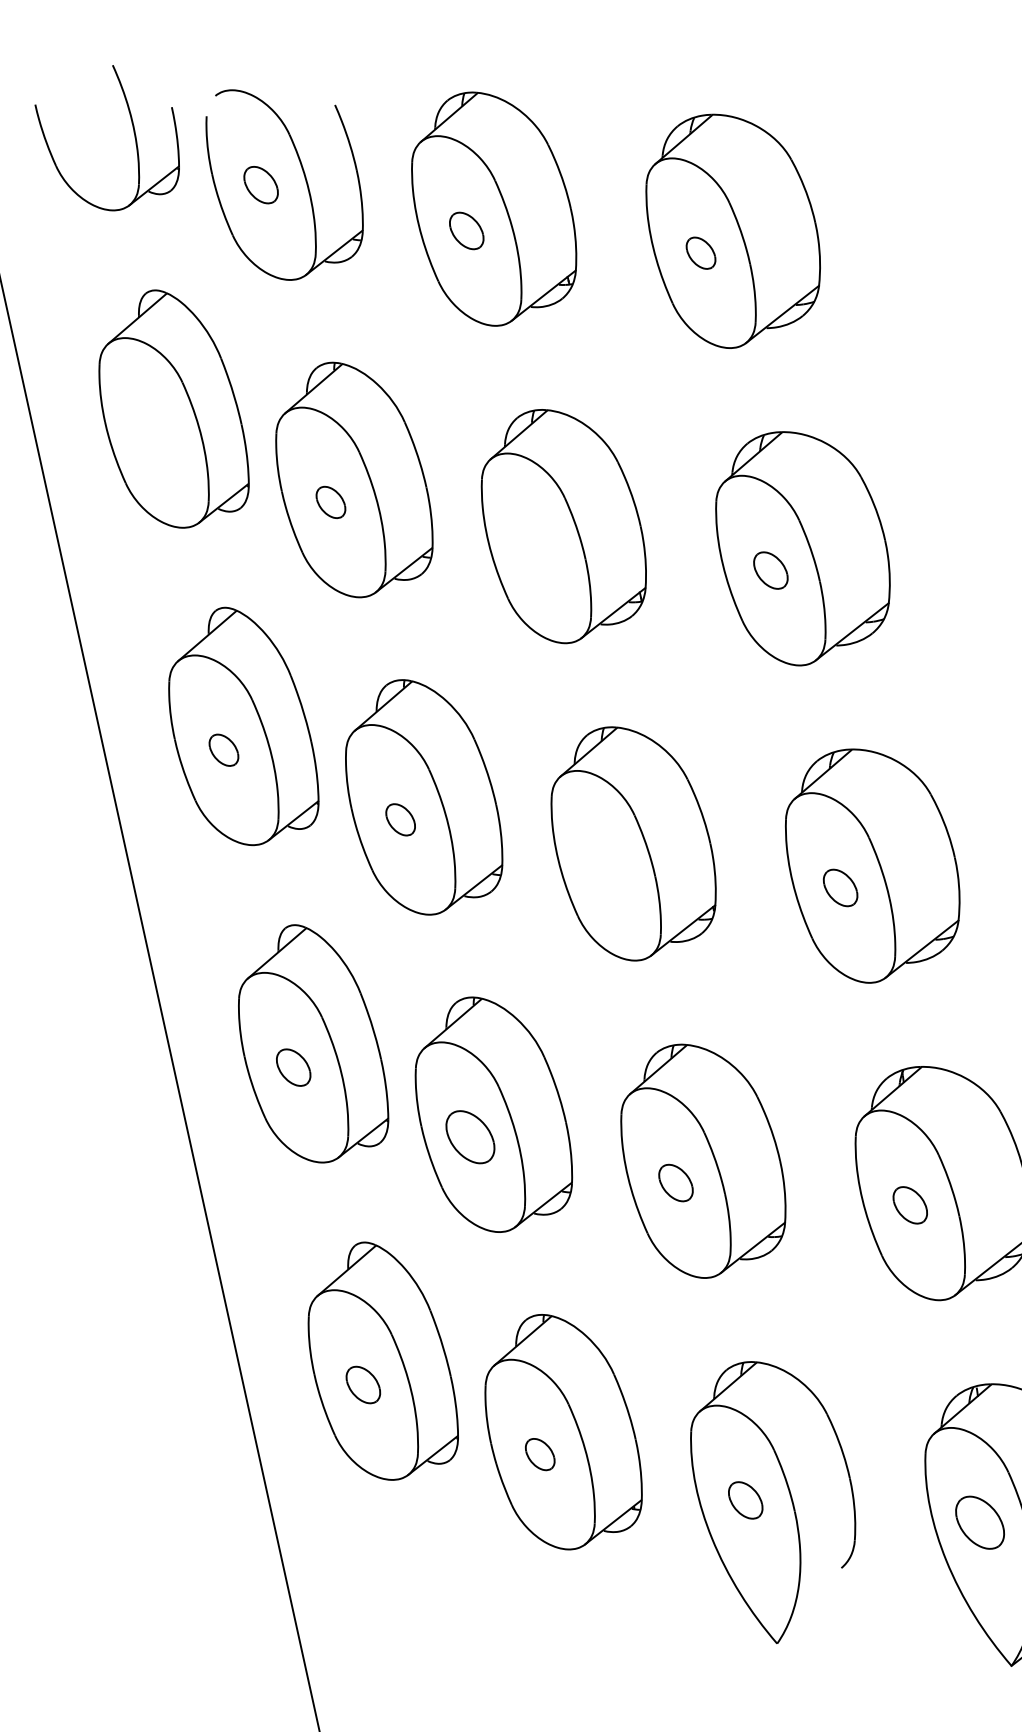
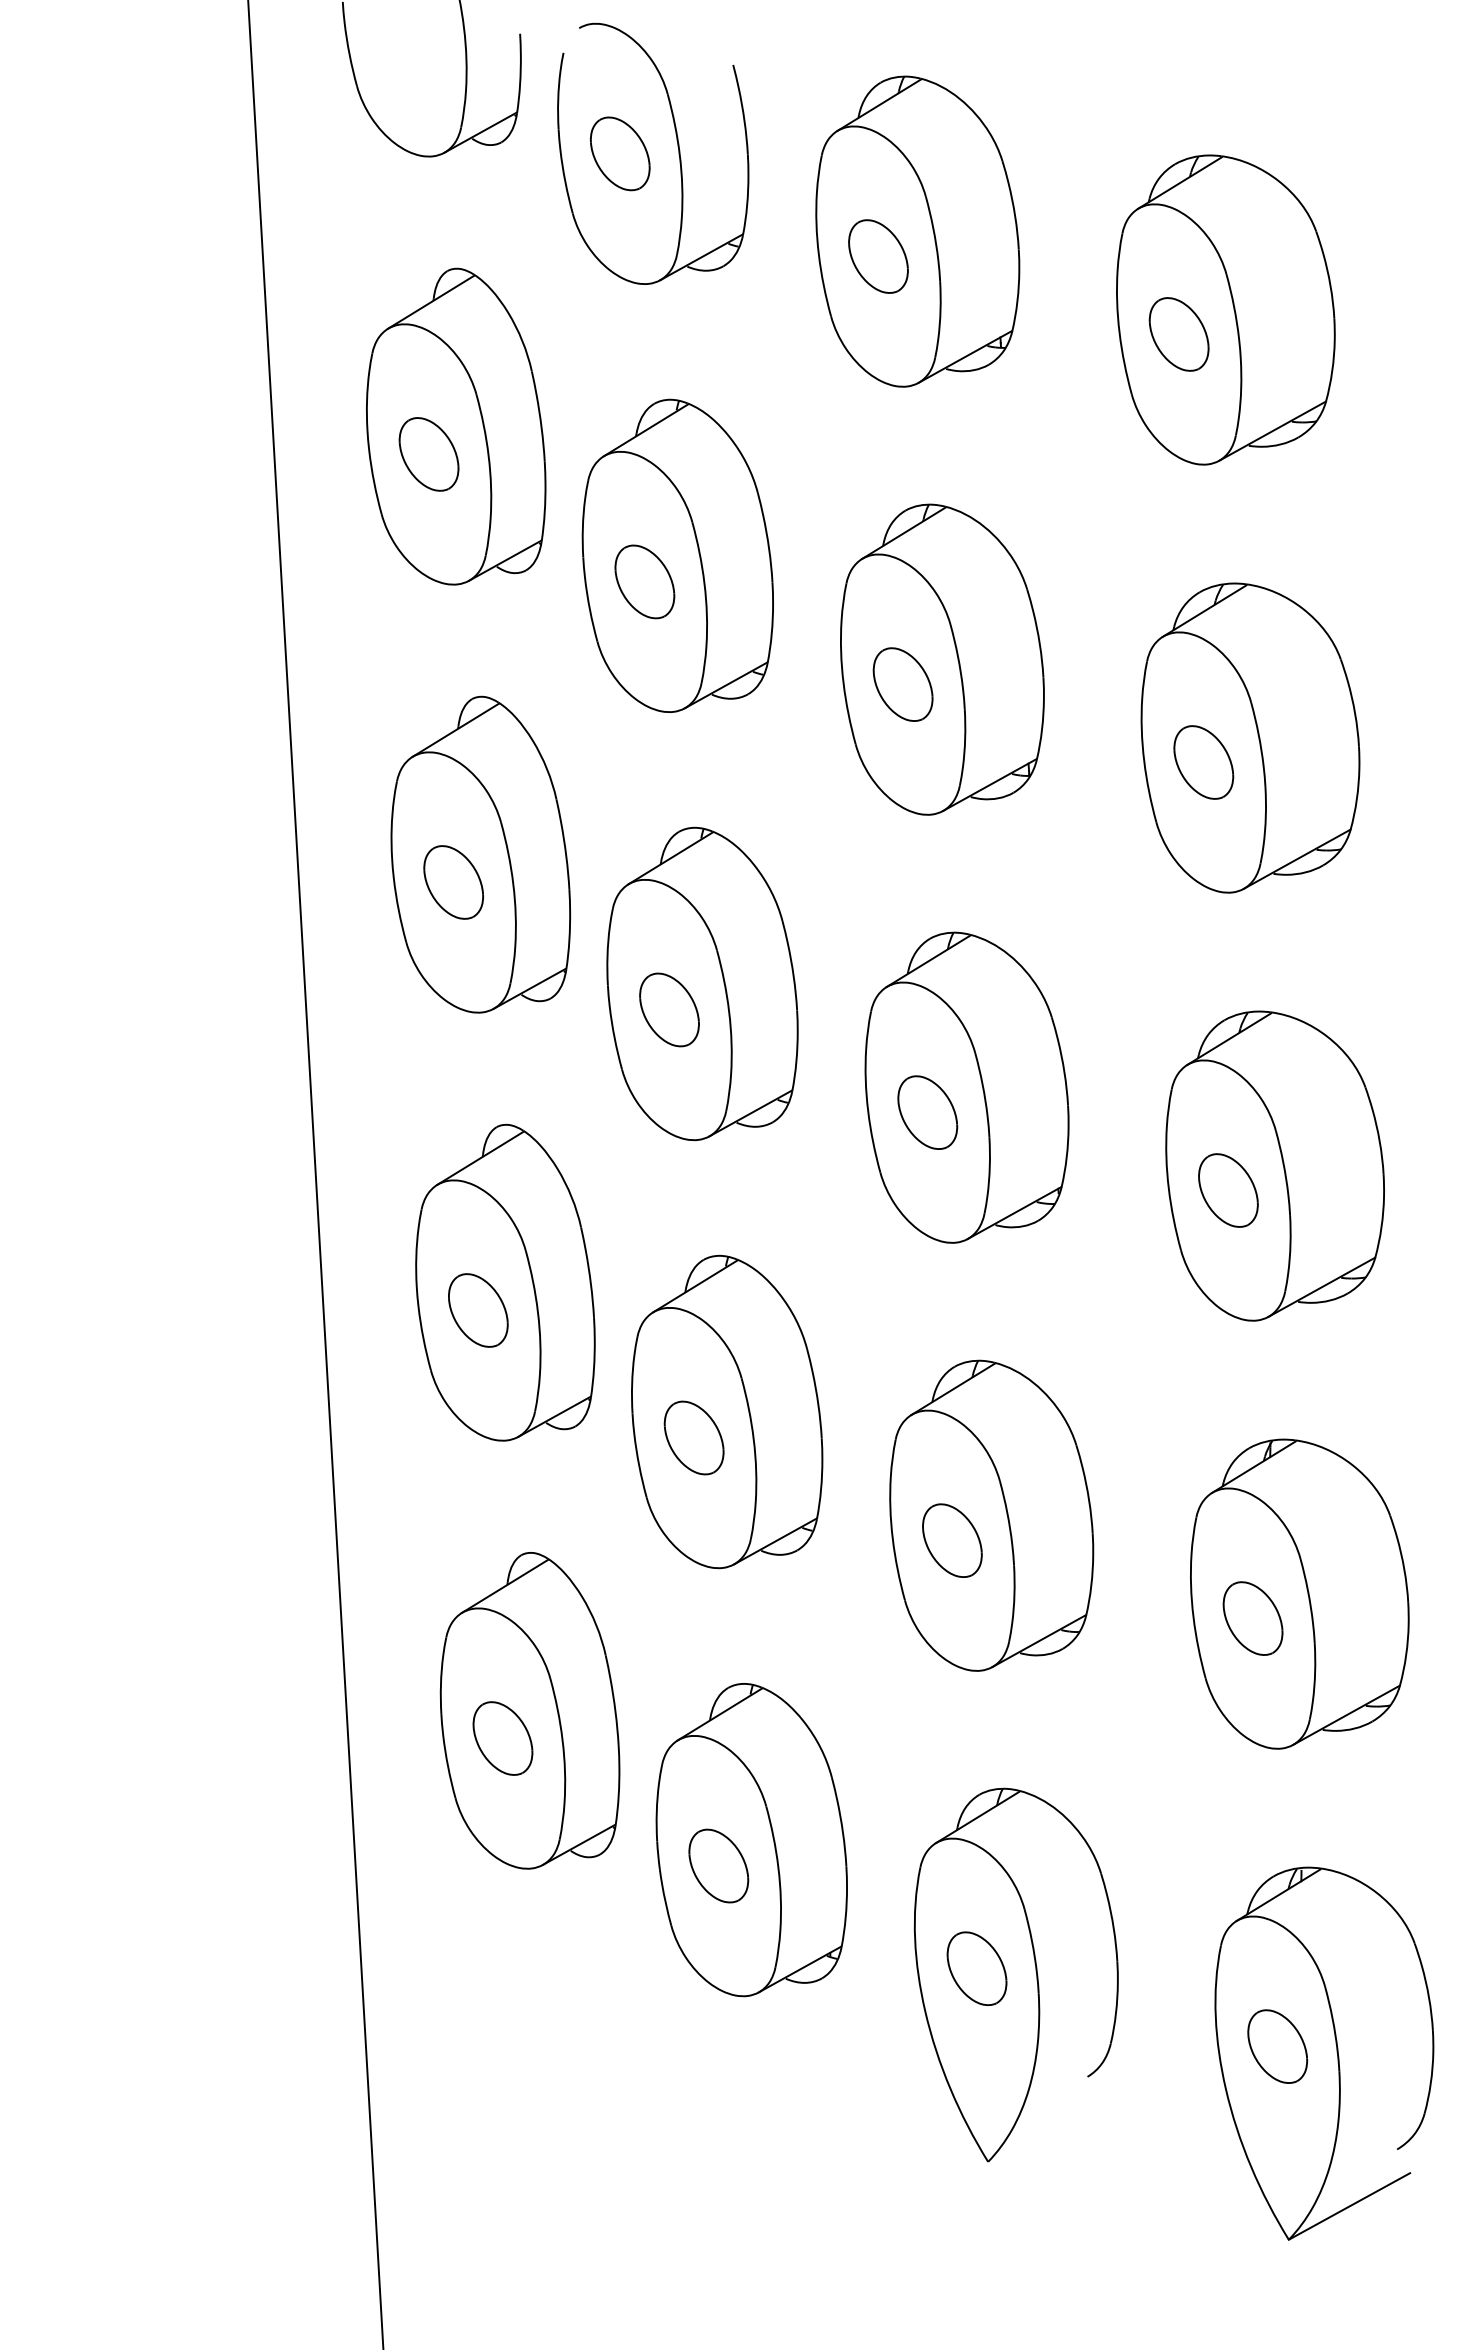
part: (260, 184) -> (619, 153), size x1.43
part: (466, 230) -> (878, 256), size x1.43
part: (700, 253) -> (1178, 334), size x1.67
part: (153, 433) -> (428, 454), added
part: (330, 502) -> (644, 581), size x1.67
part: (536, 548) -> (902, 684), added
part: (770, 570) -> (1203, 762), size x1.43
part: (223, 750) -> (453, 882), size x1.67
part: (400, 819) -> (669, 1009), size x1.67
part: (606, 865) -> (927, 1112), added
part: (840, 887) -> (1228, 1190), size x1.43
part: (293, 1067) -> (478, 1310), size x1.43
part: (676, 1182) -> (952, 1540), size x1.43
part: (909, 1205) -> (1252, 1618), size x1.43
part: (363, 1385) -> (502, 1738), size x1.43
part: (539, 1454) -> (718, 1865), size x1.67
part: (745, 1500) -> (976, 1968), size x1.43

